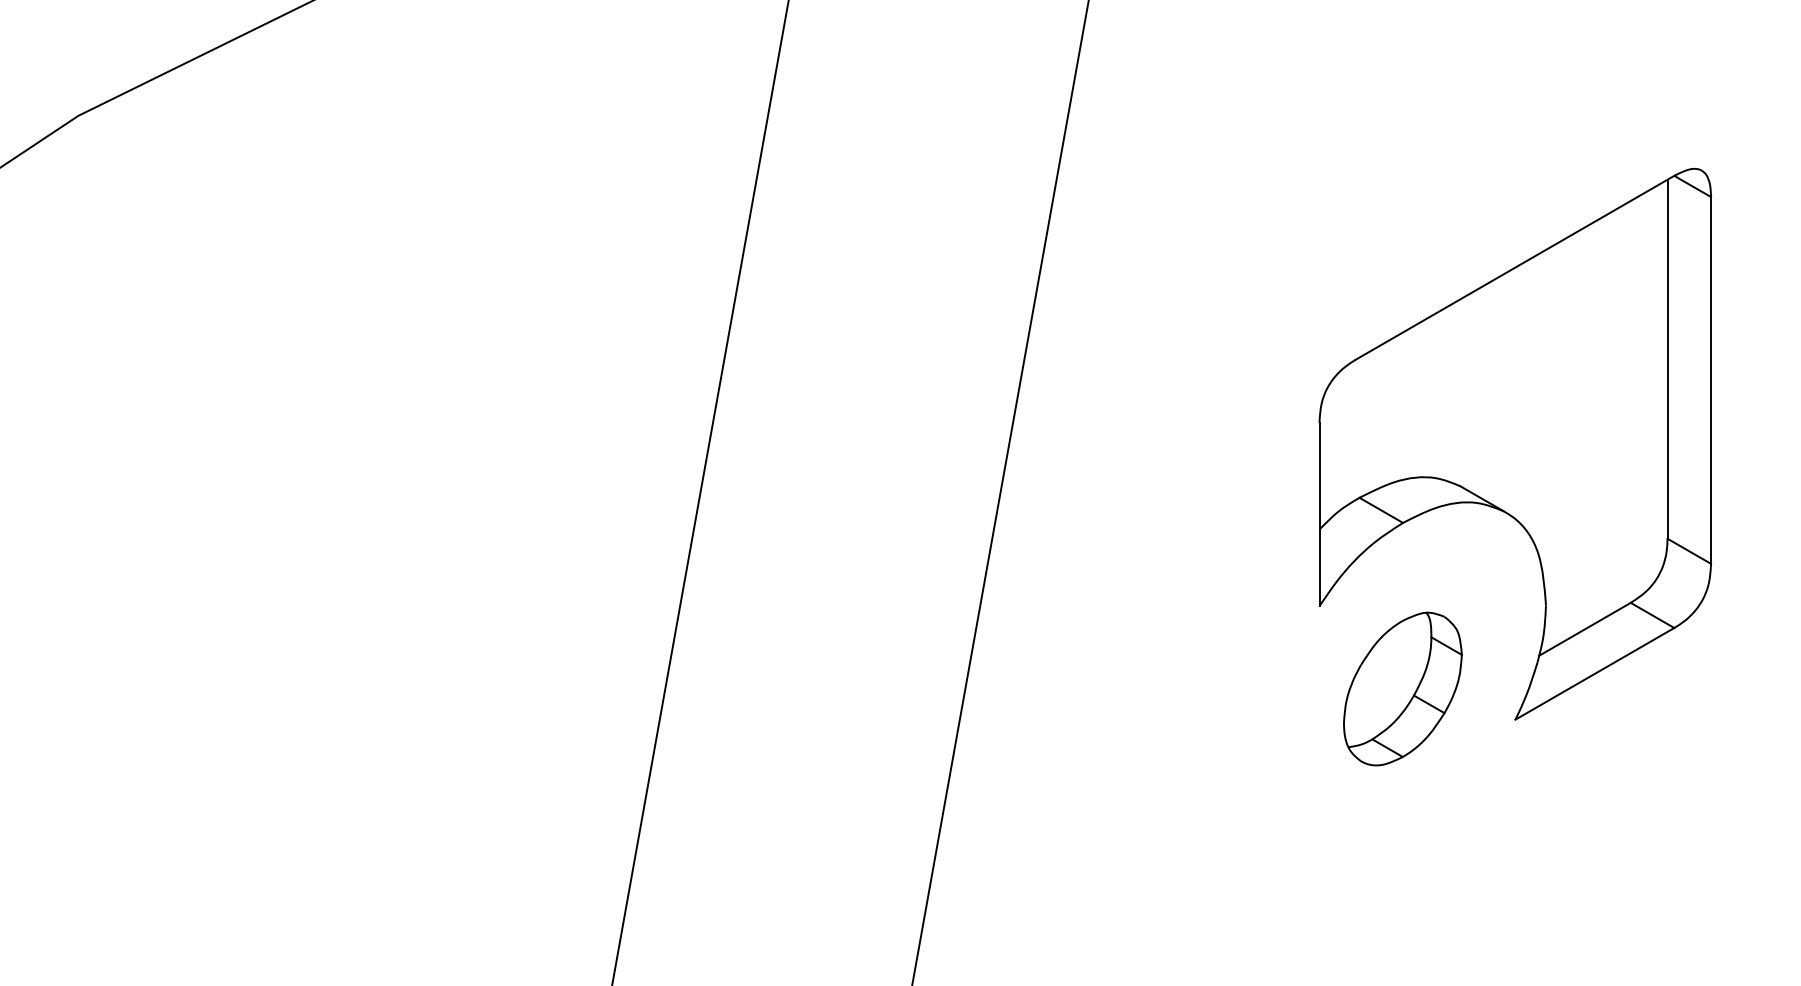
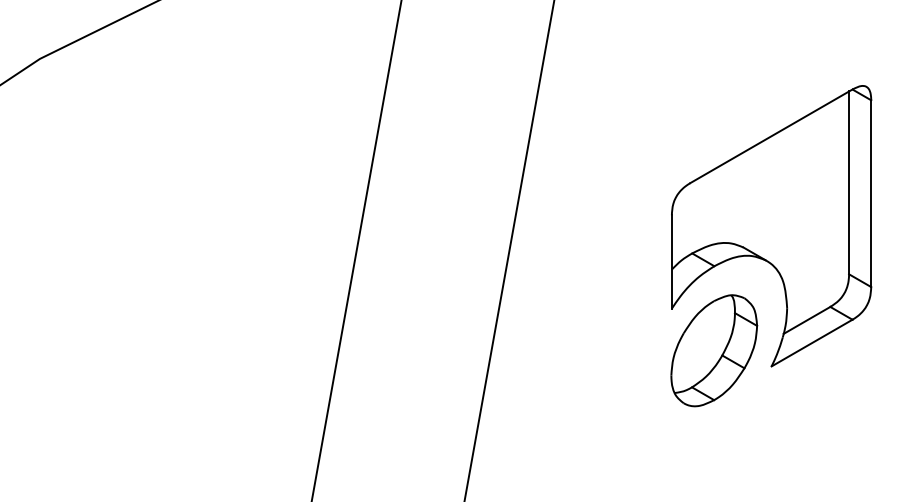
part: (1403, 688) -> (714, 350), size x1.43

